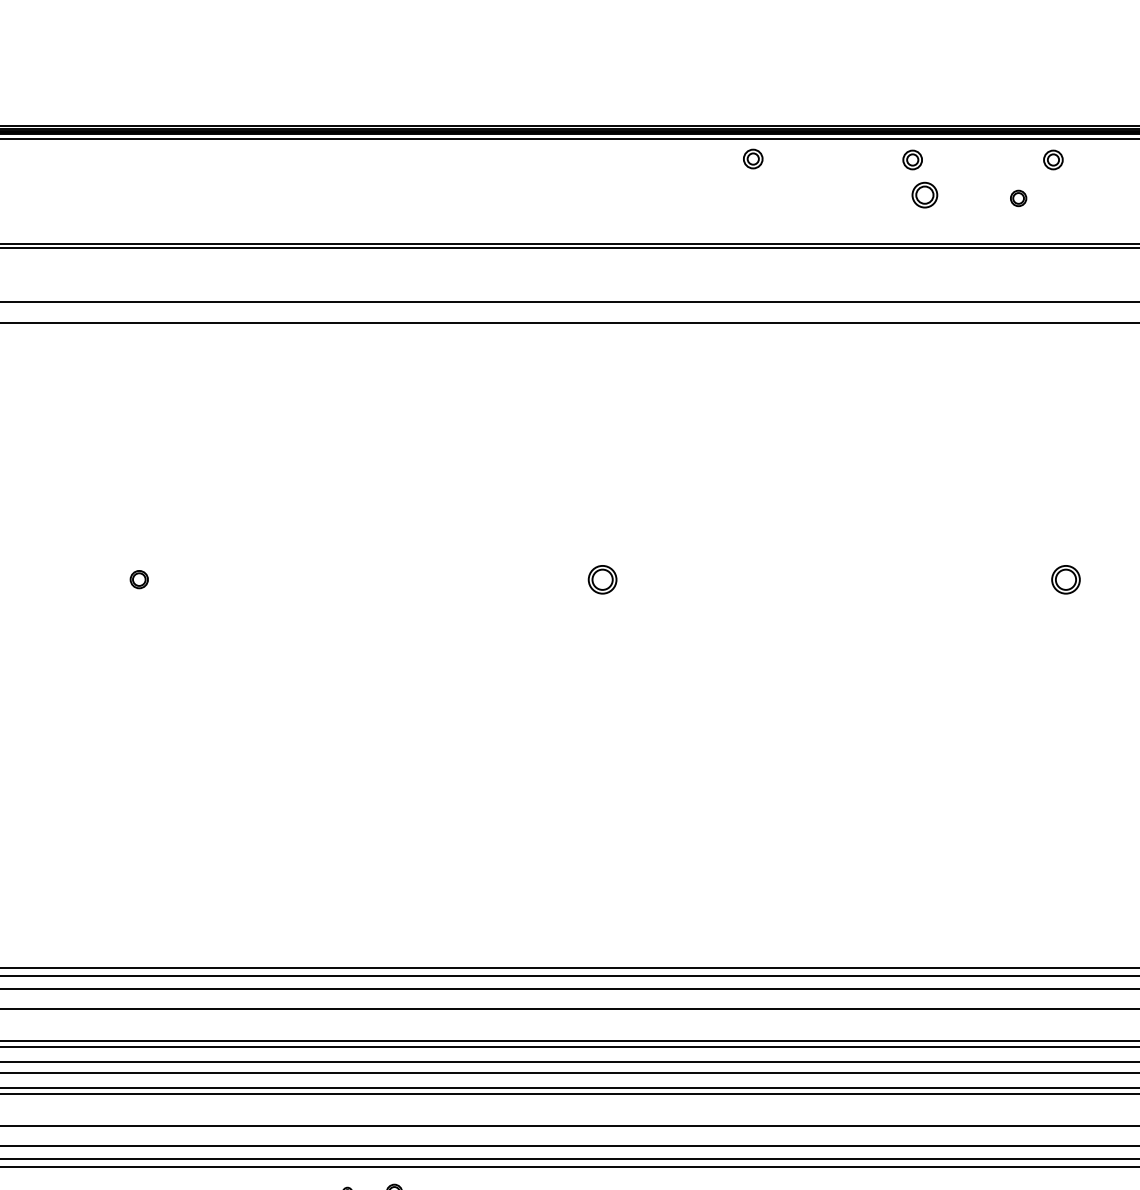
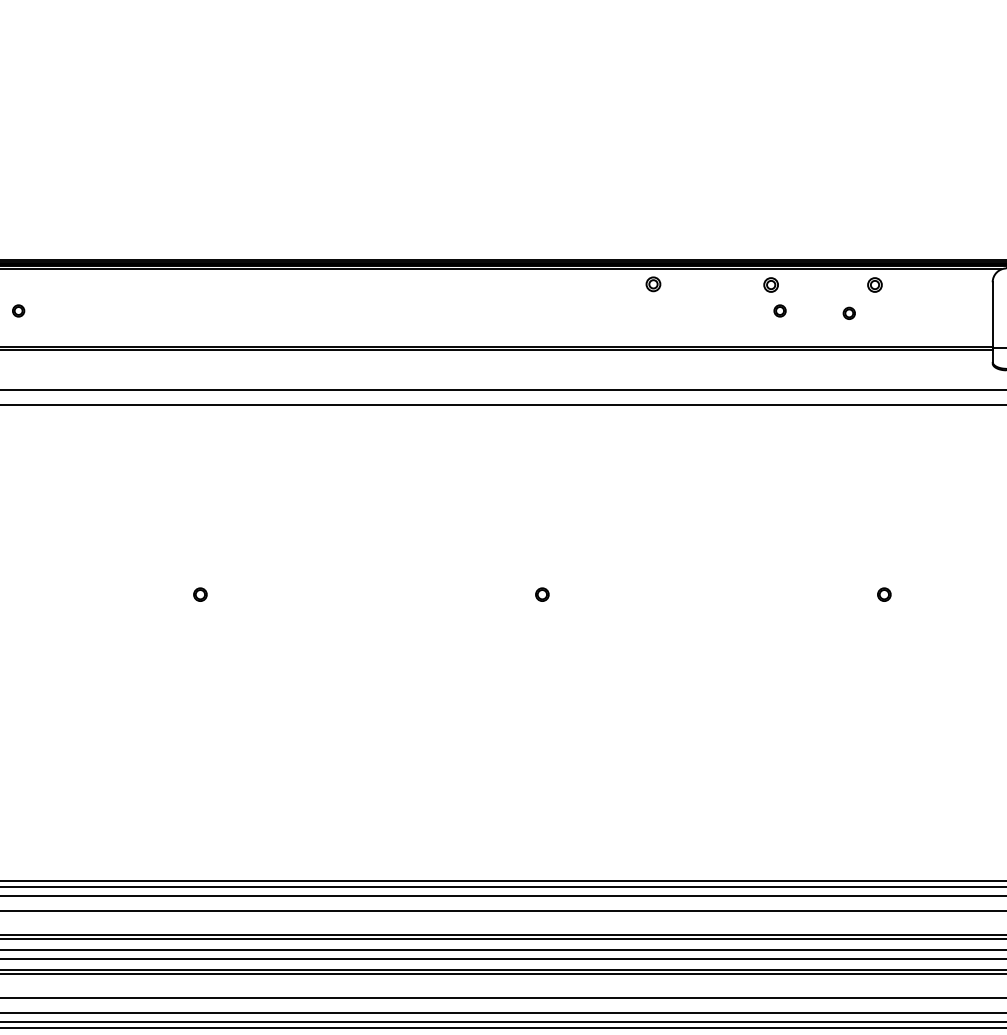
part: (924, 194) -> (779, 310), size x0.62
part: (602, 579) -> (542, 594), size x0.62
part: (1066, 579) -> (884, 594), size x0.62

